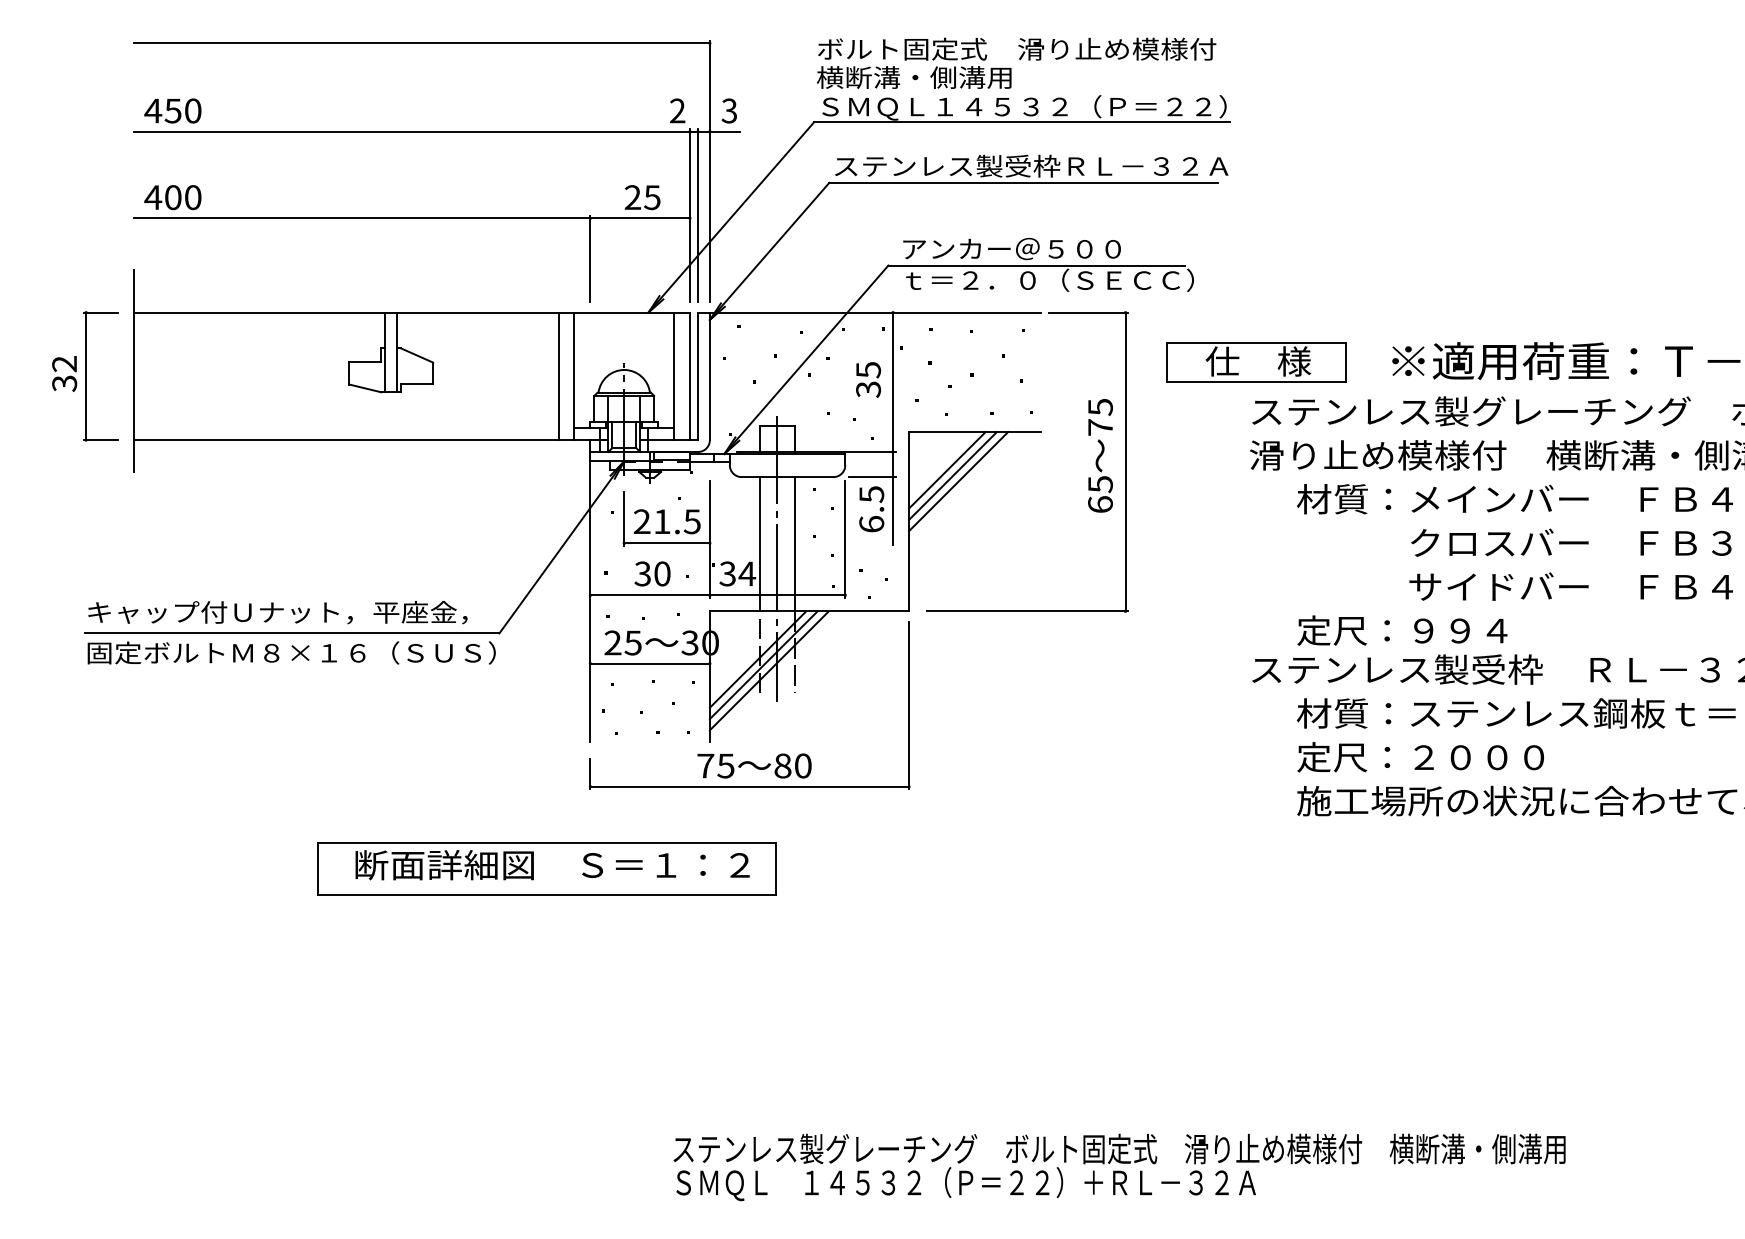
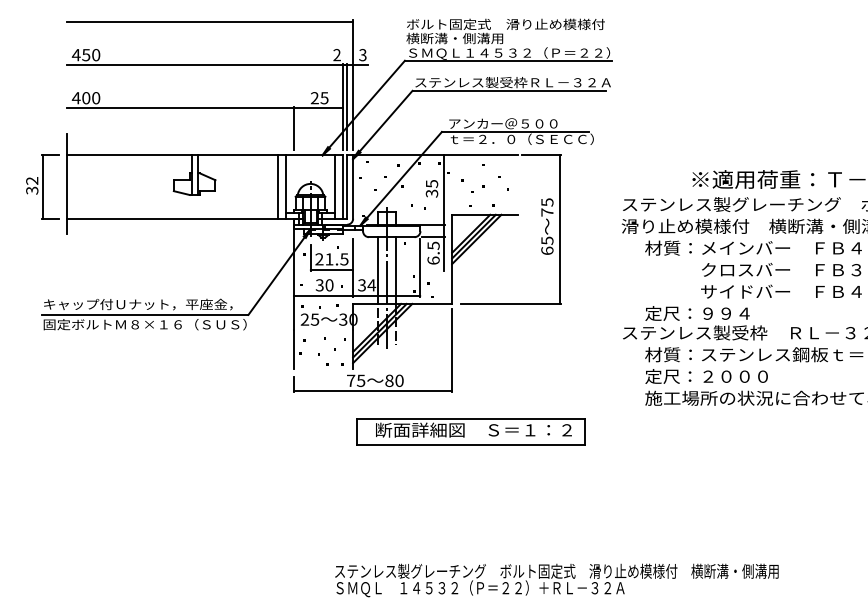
part: (1255, 361) -> (624, 179), removed
line: (650, 662) -> (323, 329), removed
part: (545, 867) -> (470, 431), moved

